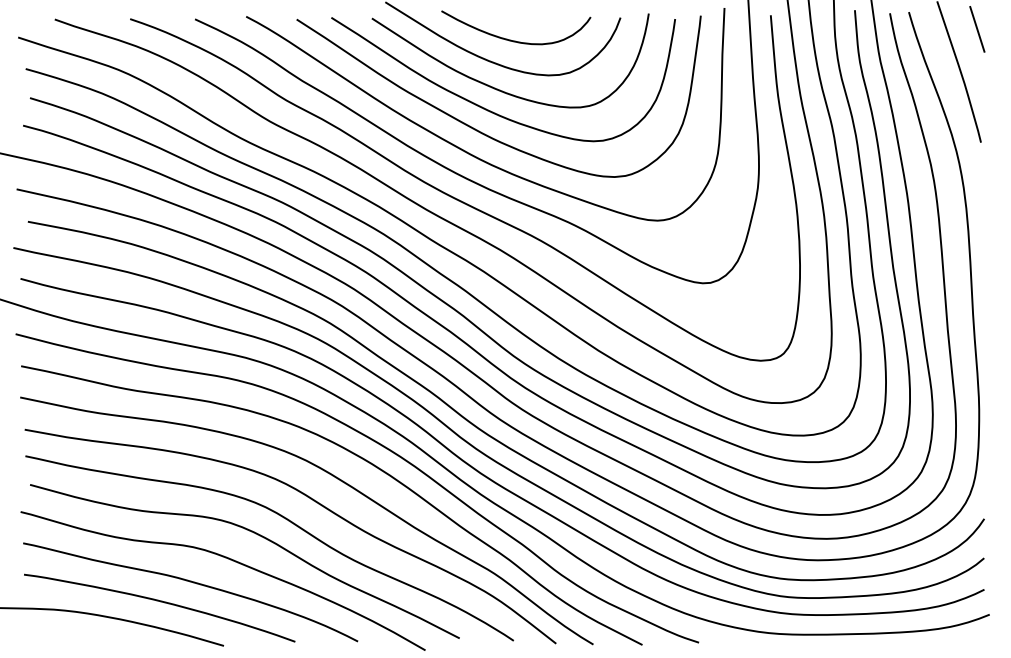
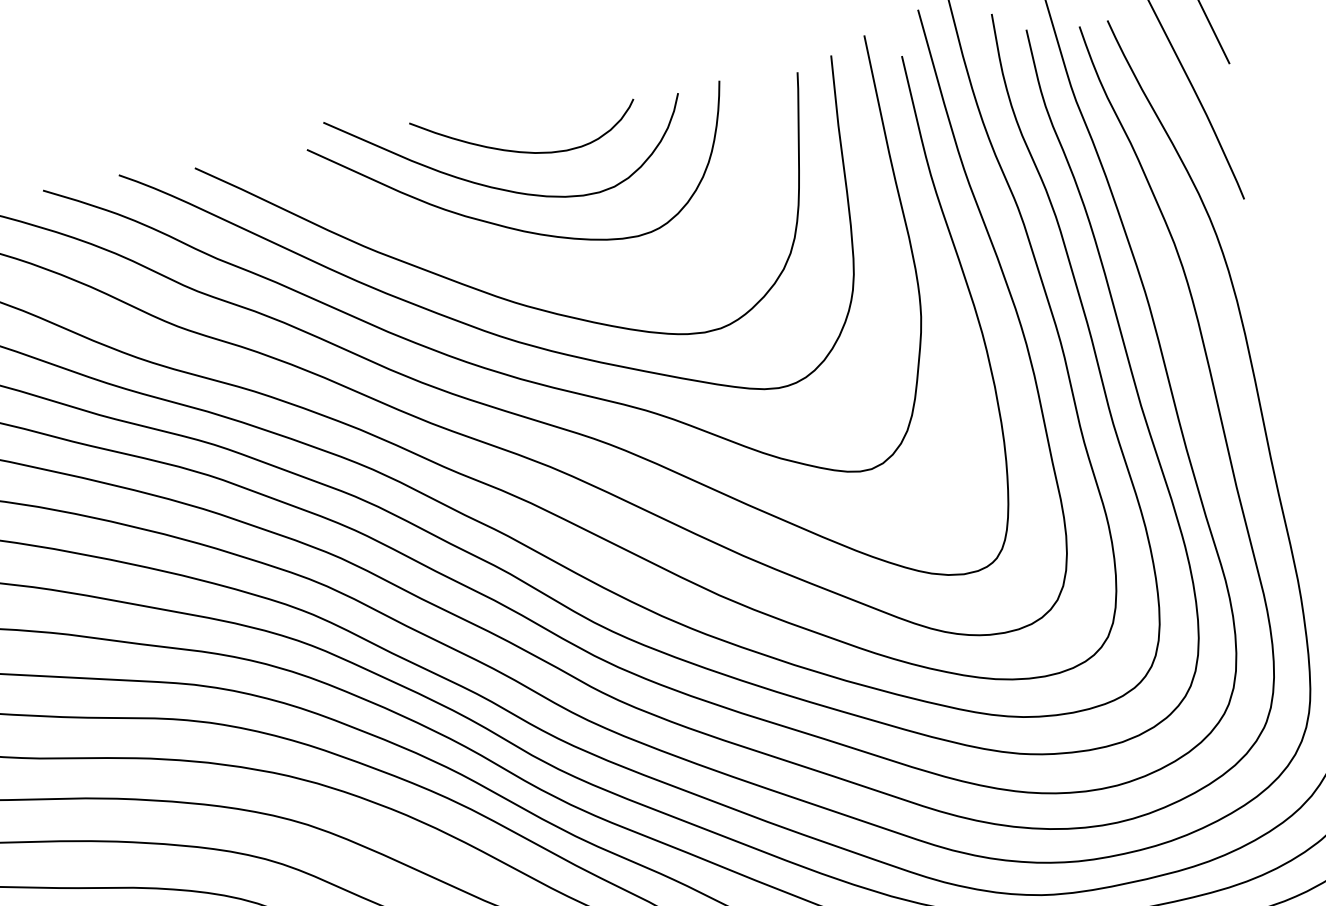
curve: (493, 111) -> (509, 261), removed

